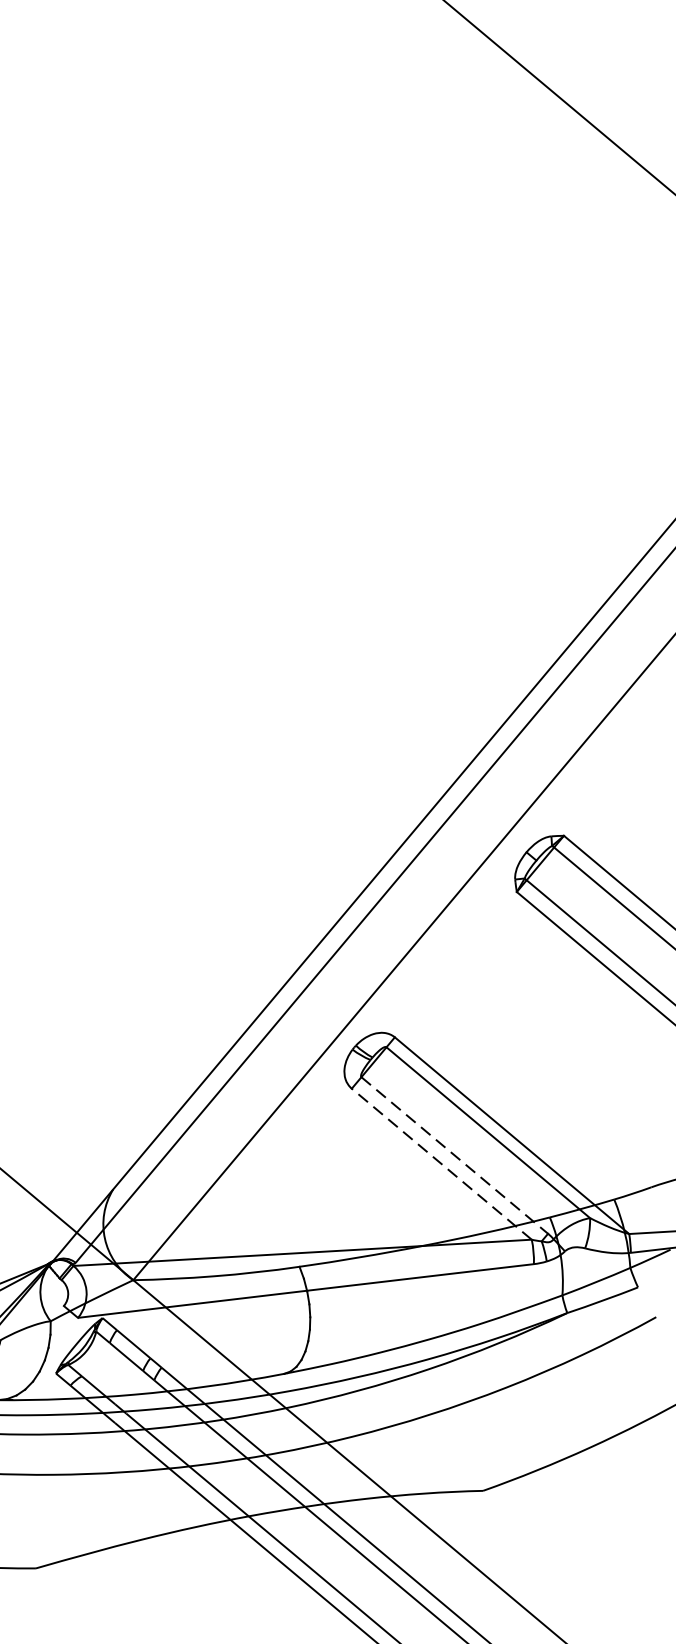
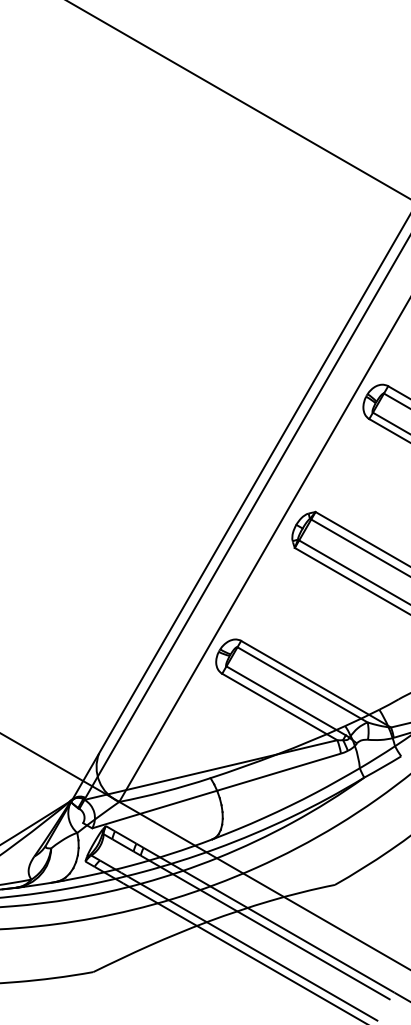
line: (455, 1154) -> (286, 700), dashed -> solid
line: (441, 1163) -> (279, 706), dashed -> solid

